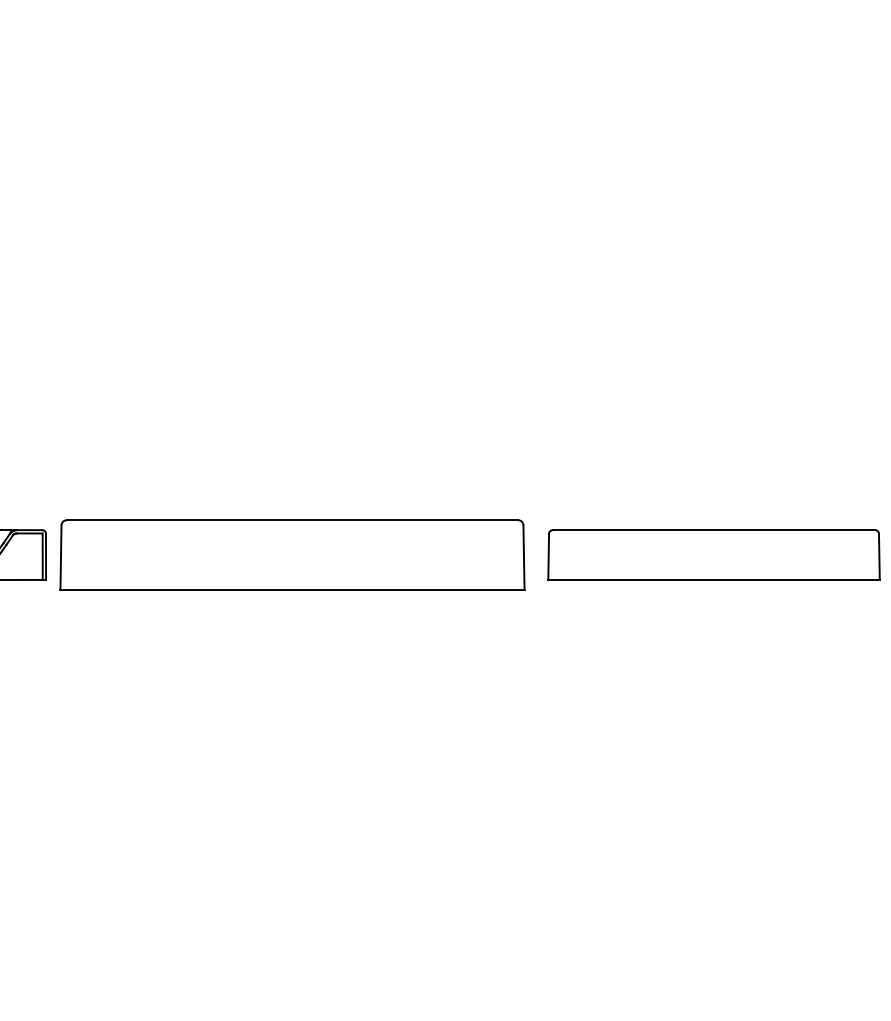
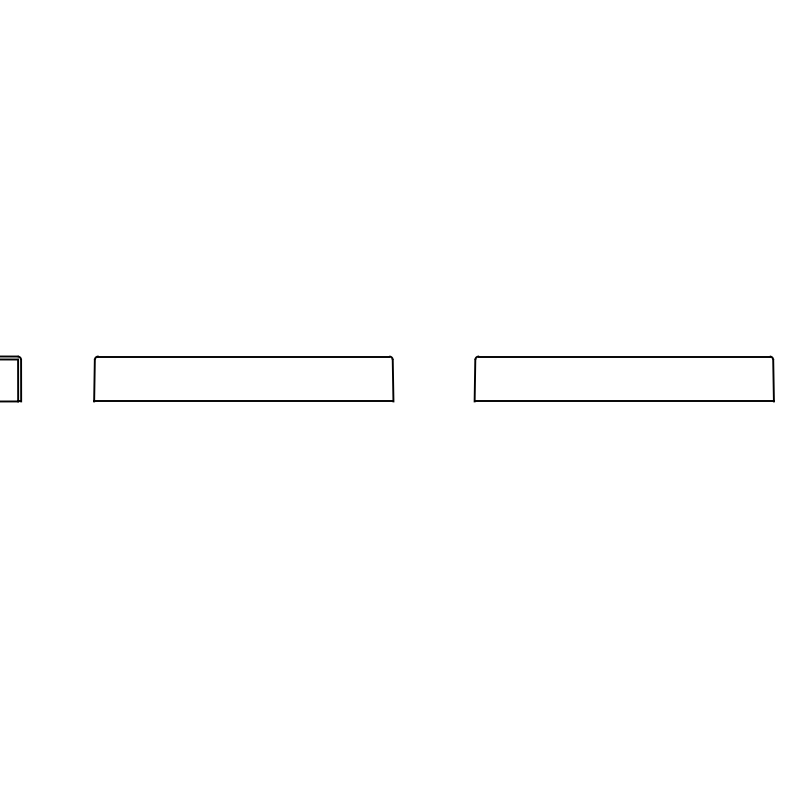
part: (292, 554) -> (243, 378), size x0.71

